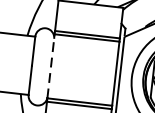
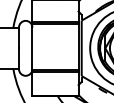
line: (51, 66) -> (32, 47), dashed -> solid

